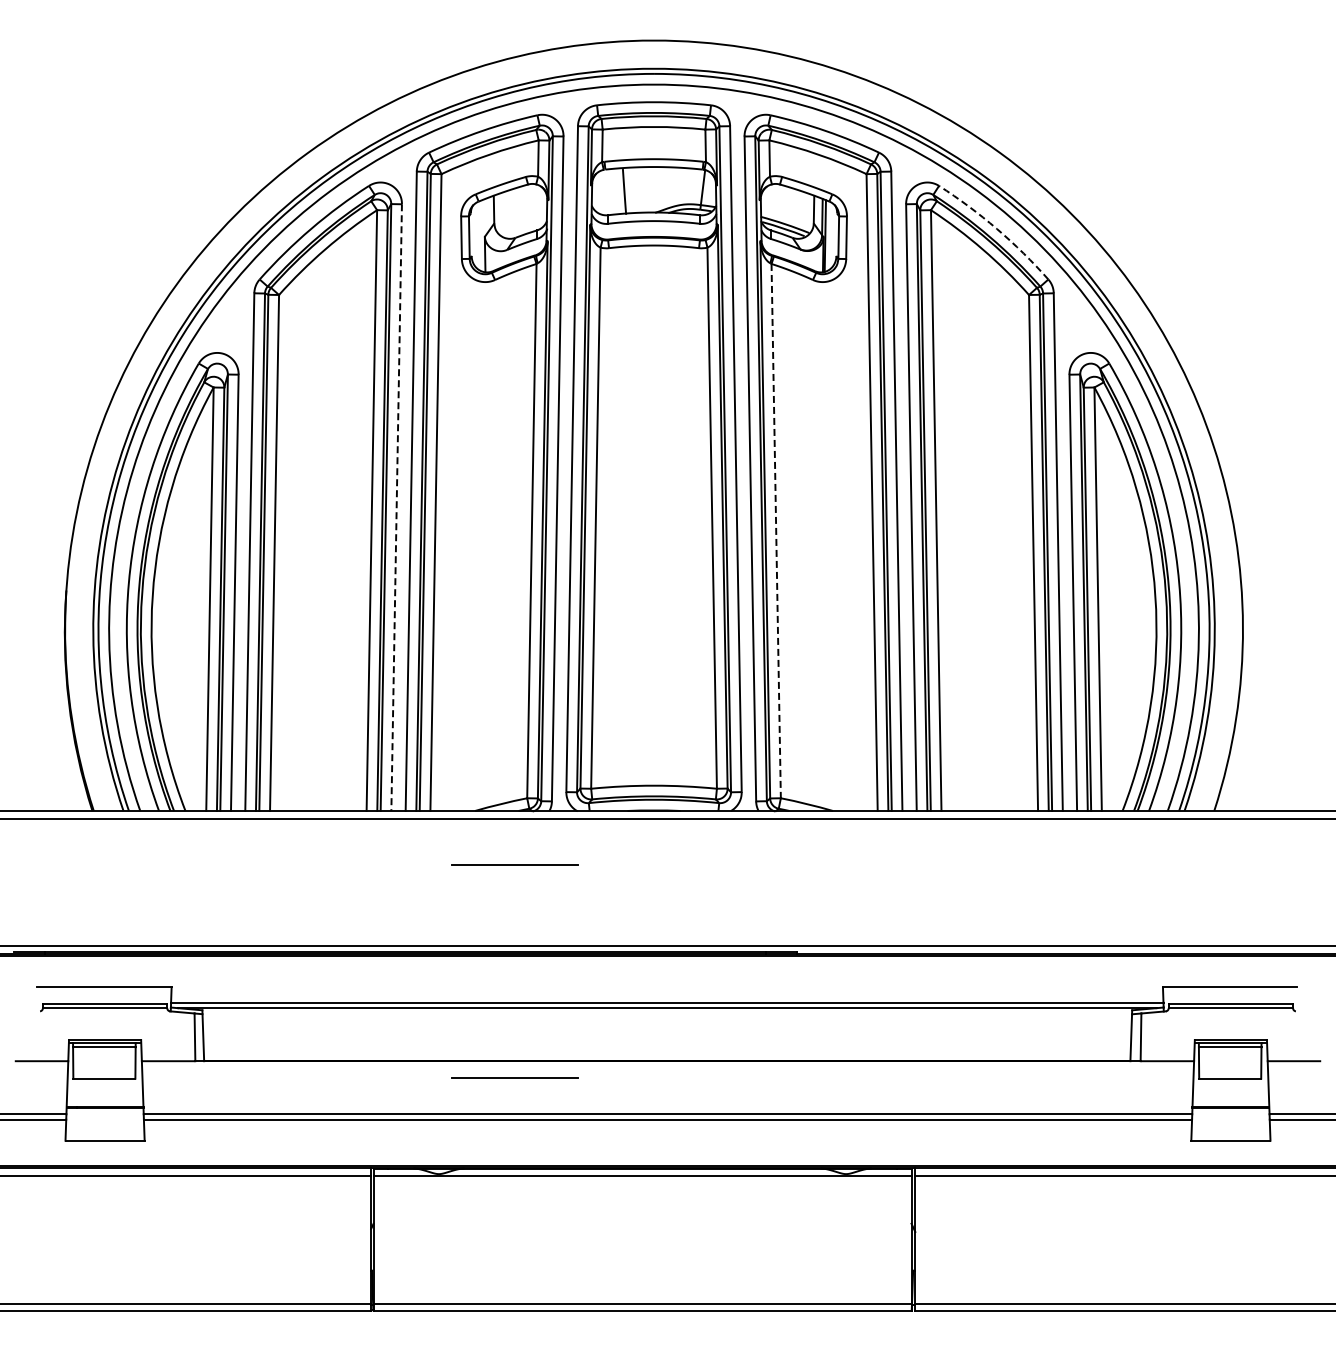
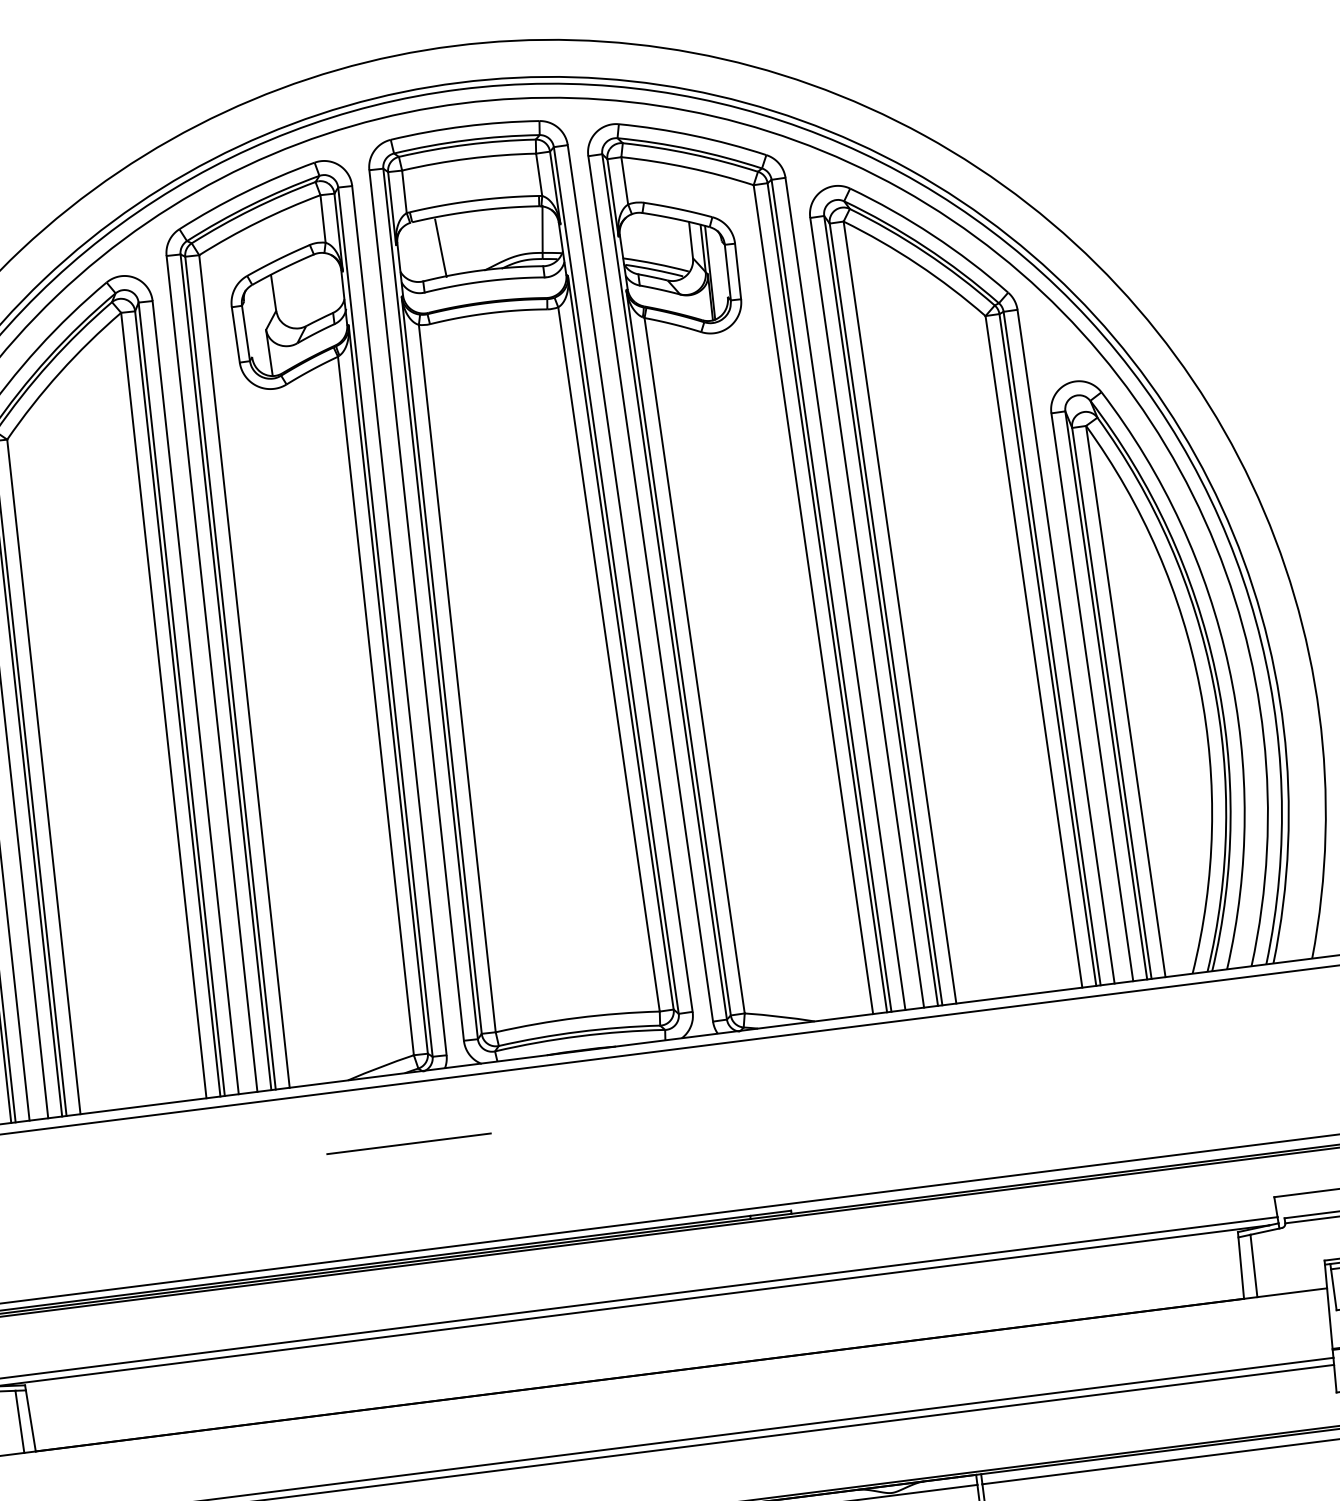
arc: (996, 228) -> (932, 234), dashed -> solid
line: (396, 508) -> (195, 698), dashed -> solid
line: (776, 531) -> (695, 666), dashed -> solid
line: (514, 1077) -> (443, 1421), removed

